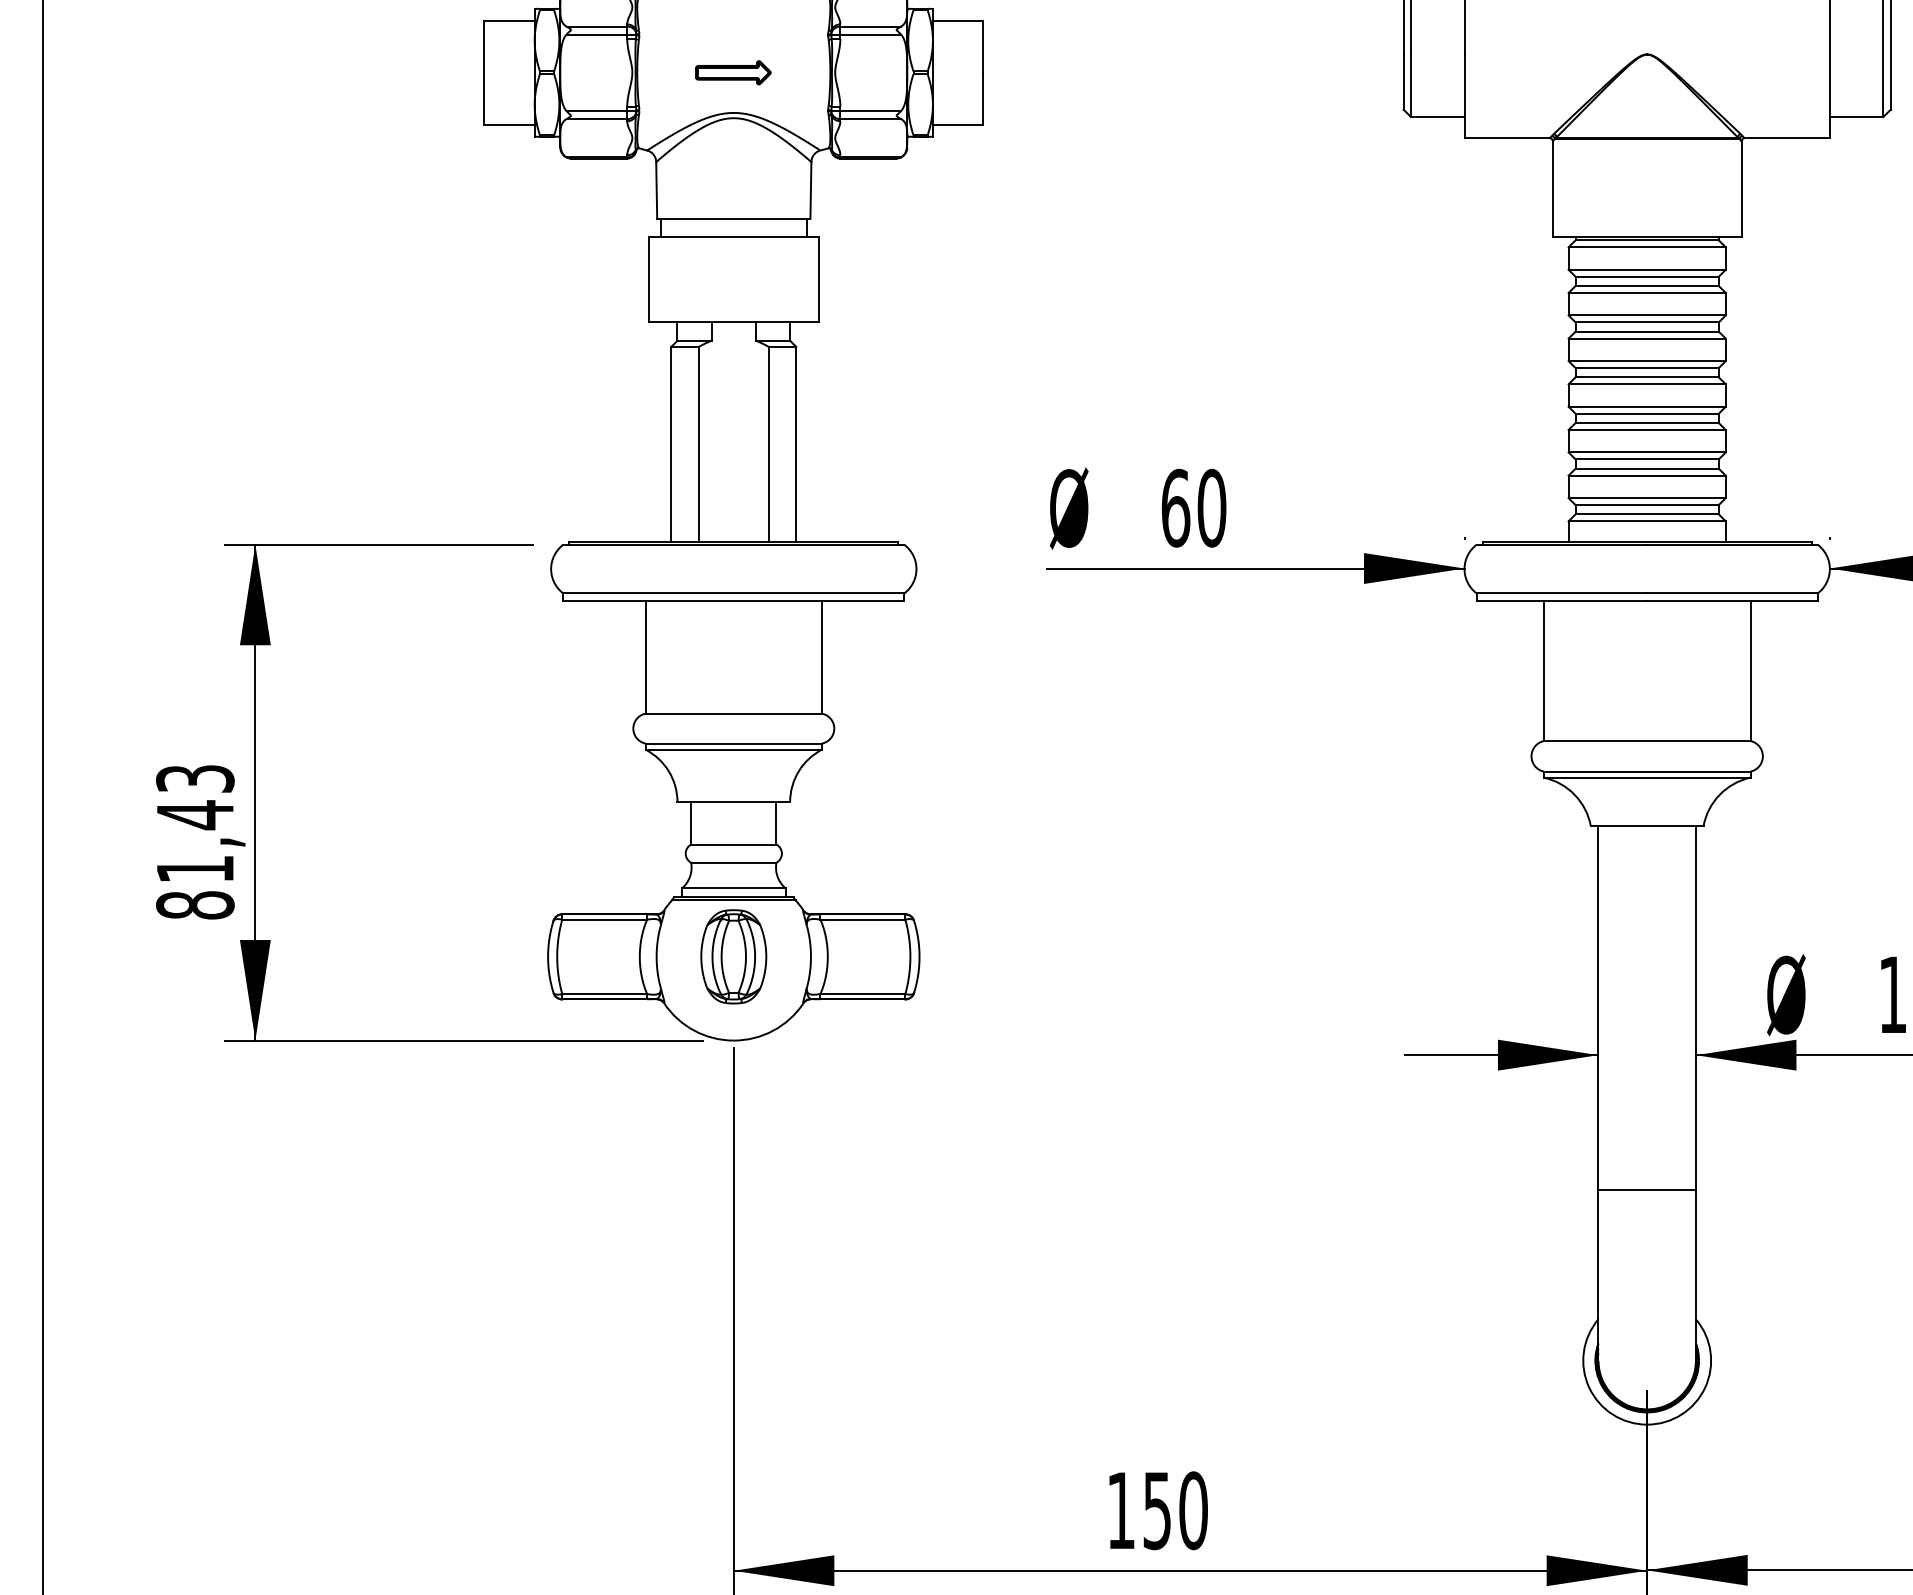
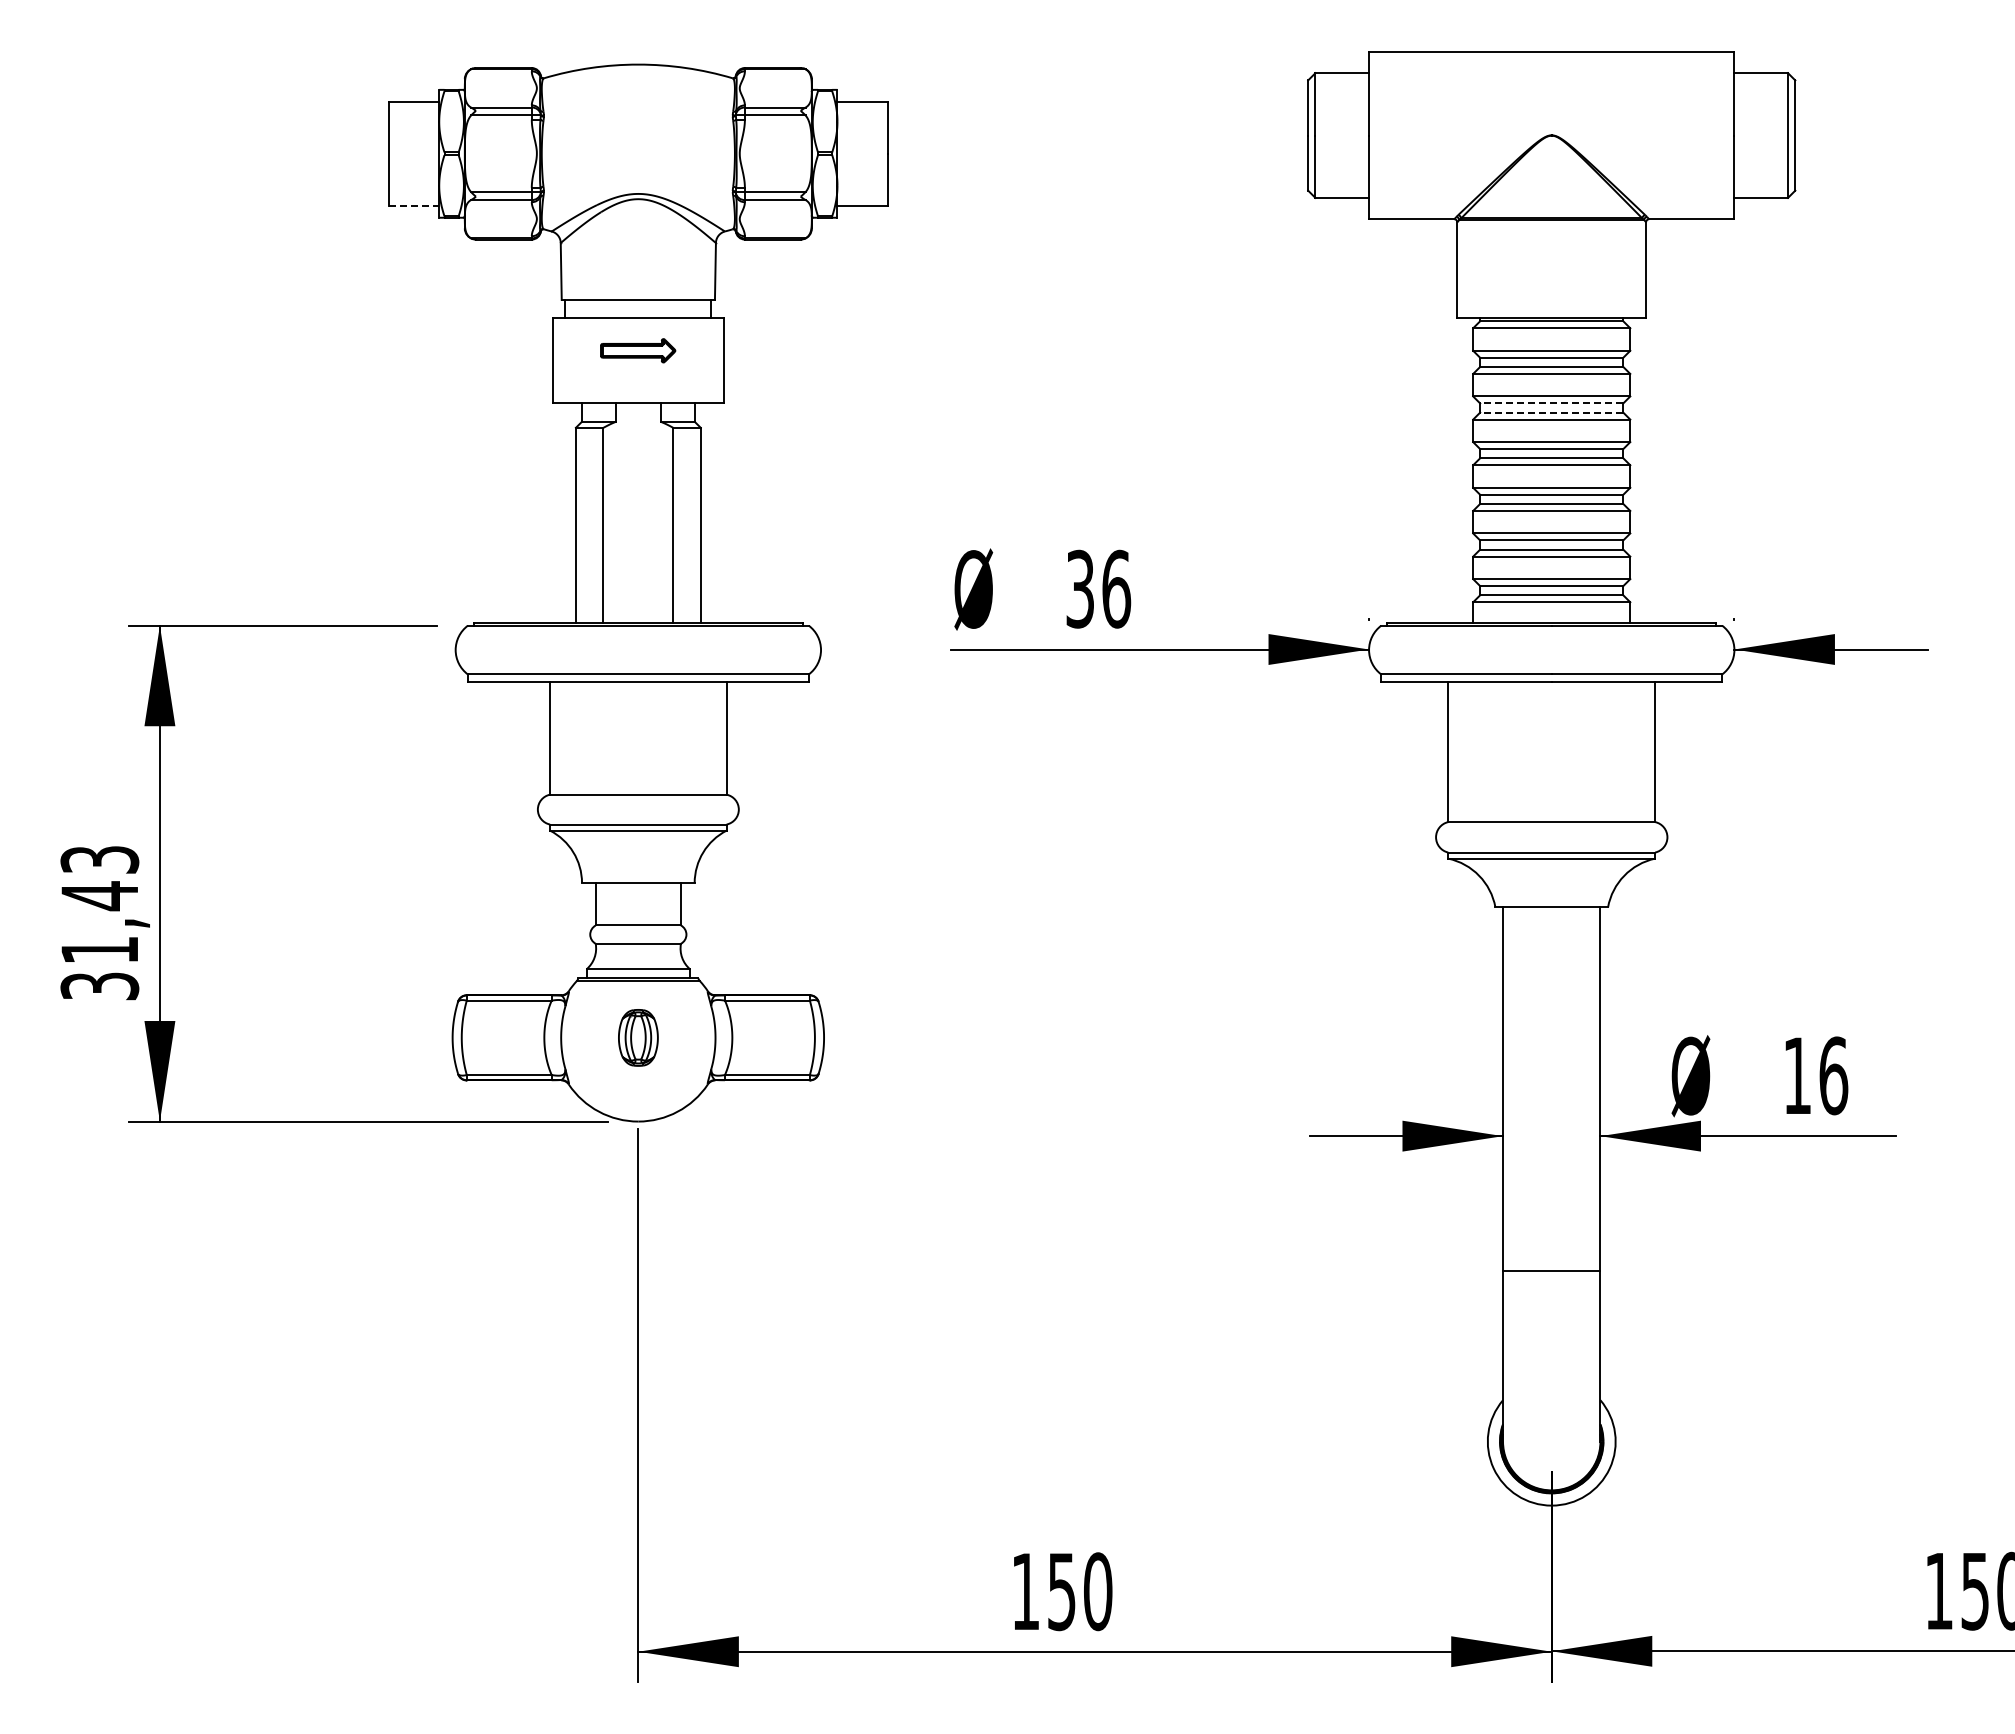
part: (733, 72) -> (638, 350), moved
line: (509, 124) -> (414, 205), solid -> dashed
line: (1646, 322) -> (1551, 403), solid -> dashed
line: (1646, 331) -> (1551, 412), solid -> dashed
text: (1193, 507) -> (1098, 588), 60 -> 36
text: (194, 905) -> (99, 986), 81,43 -> 31,43
part: (733, 956) -> (638, 1037), size x0.6

